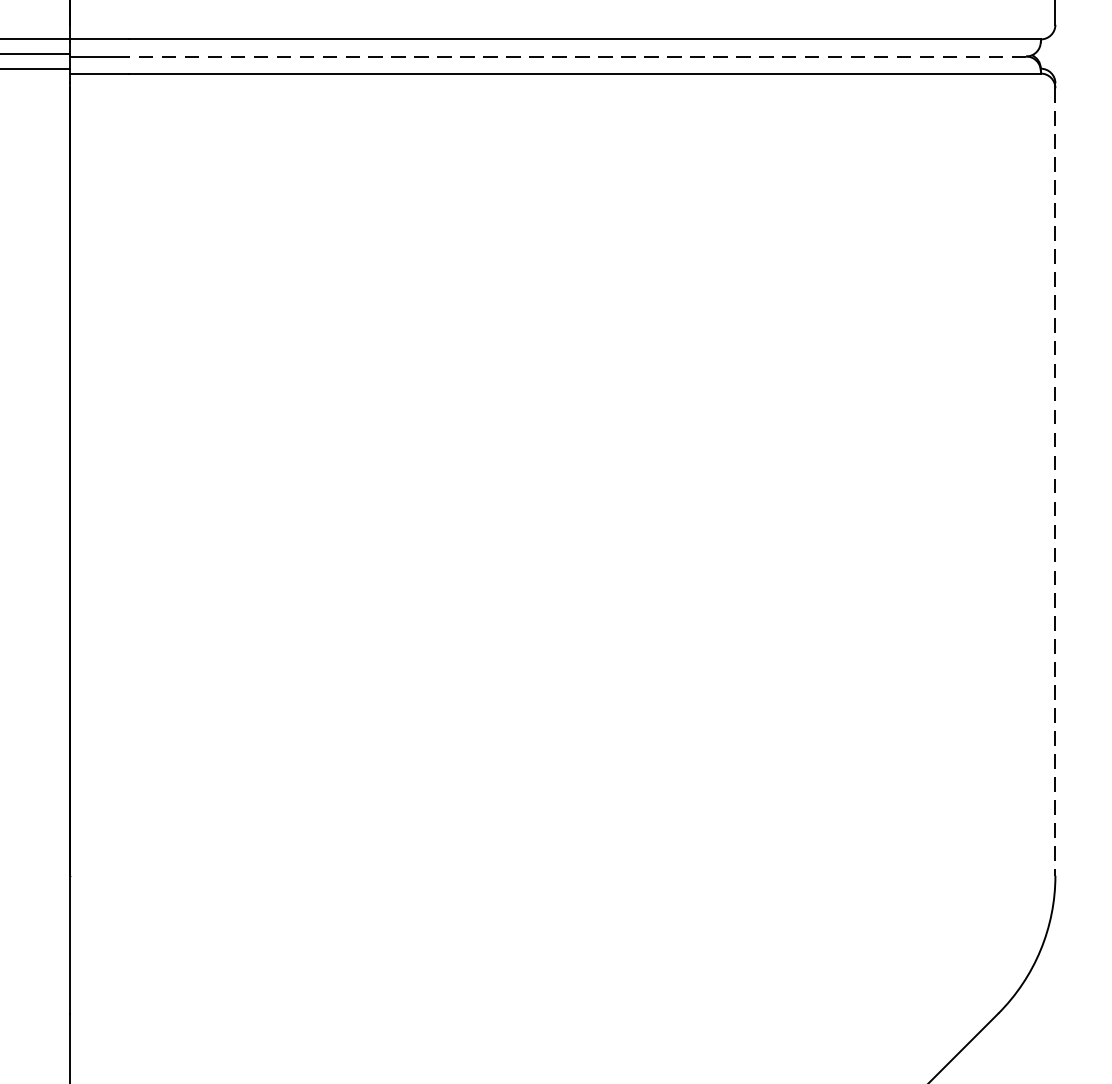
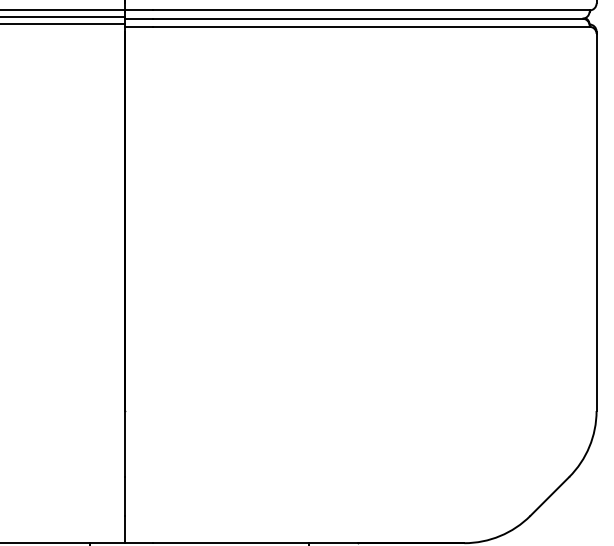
line: (577, 56) -> (367, 18), dashed -> solid
line: (1055, 482) -> (596, 222), dashed -> solid

